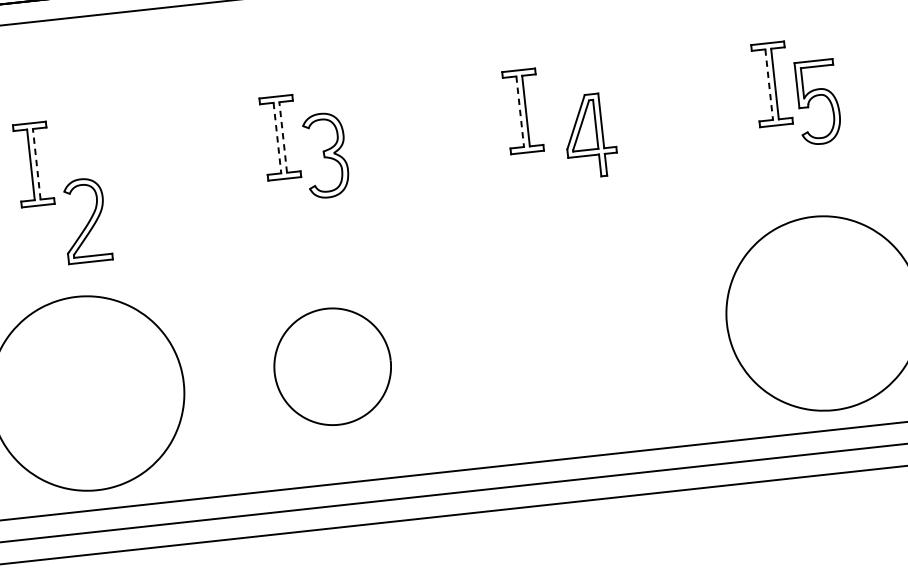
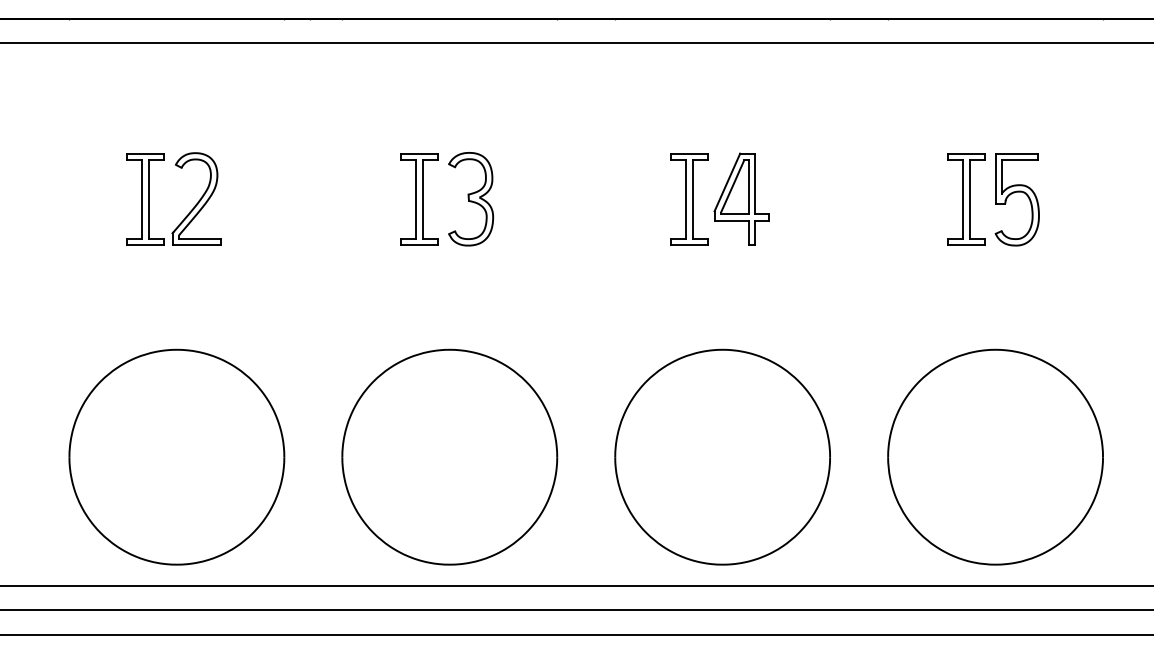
line: (769, 84) -> (963, 199), dashed -> solid
part: (815, 97) -> (1014, 193), moved
line: (520, 111) -> (686, 199), dashed -> solid
part: (590, 135) -> (741, 198), moved
line: (282, 136) -> (422, 198), dashed -> solid
line: (277, 138) -> (416, 199), dashed -> solid
part: (326, 155) -> (471, 199), moved
line: (36, 163) -> (148, 198), dashed -> solid
part: (86, 220) -> (196, 198), moved
part: (577, 339) -> (722, 456), added
part: (332, 366) -> (449, 456), size x1.67

